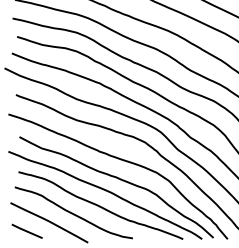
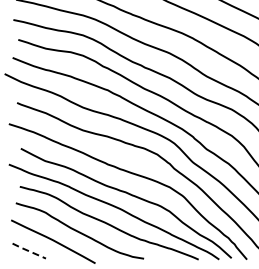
line: (26, 230) -> (28, 250), solid -> dashed

